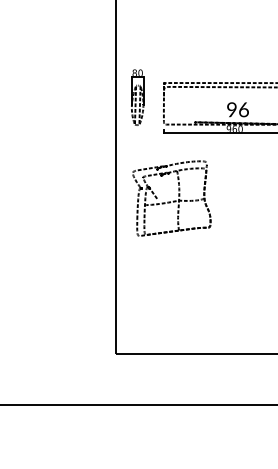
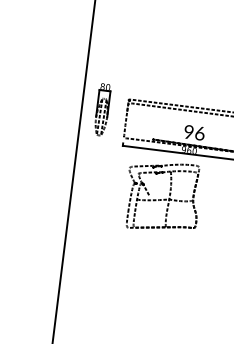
part: (171, 198) -> (162, 196), moved

